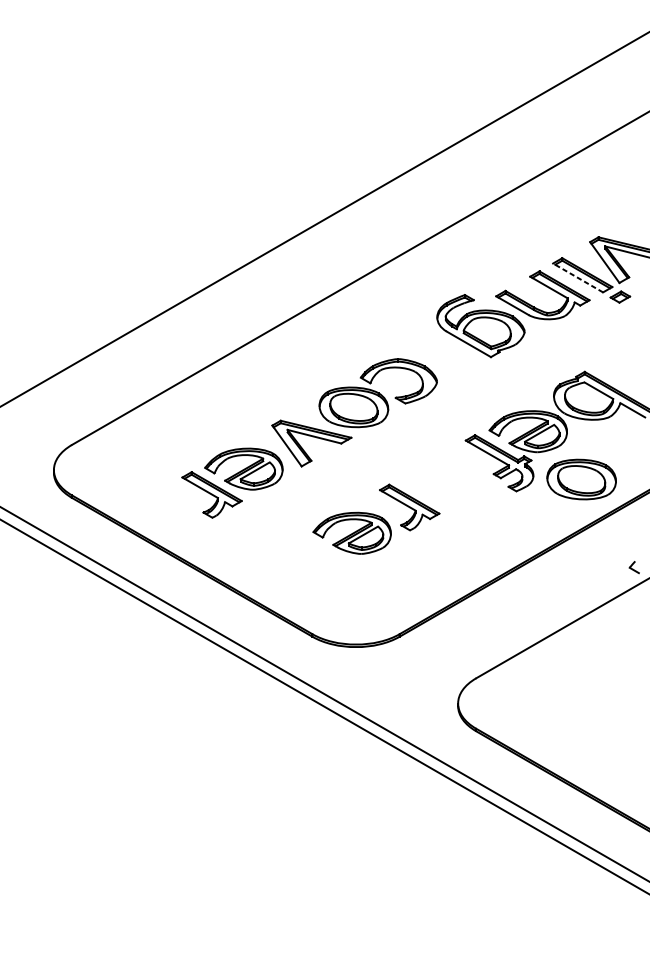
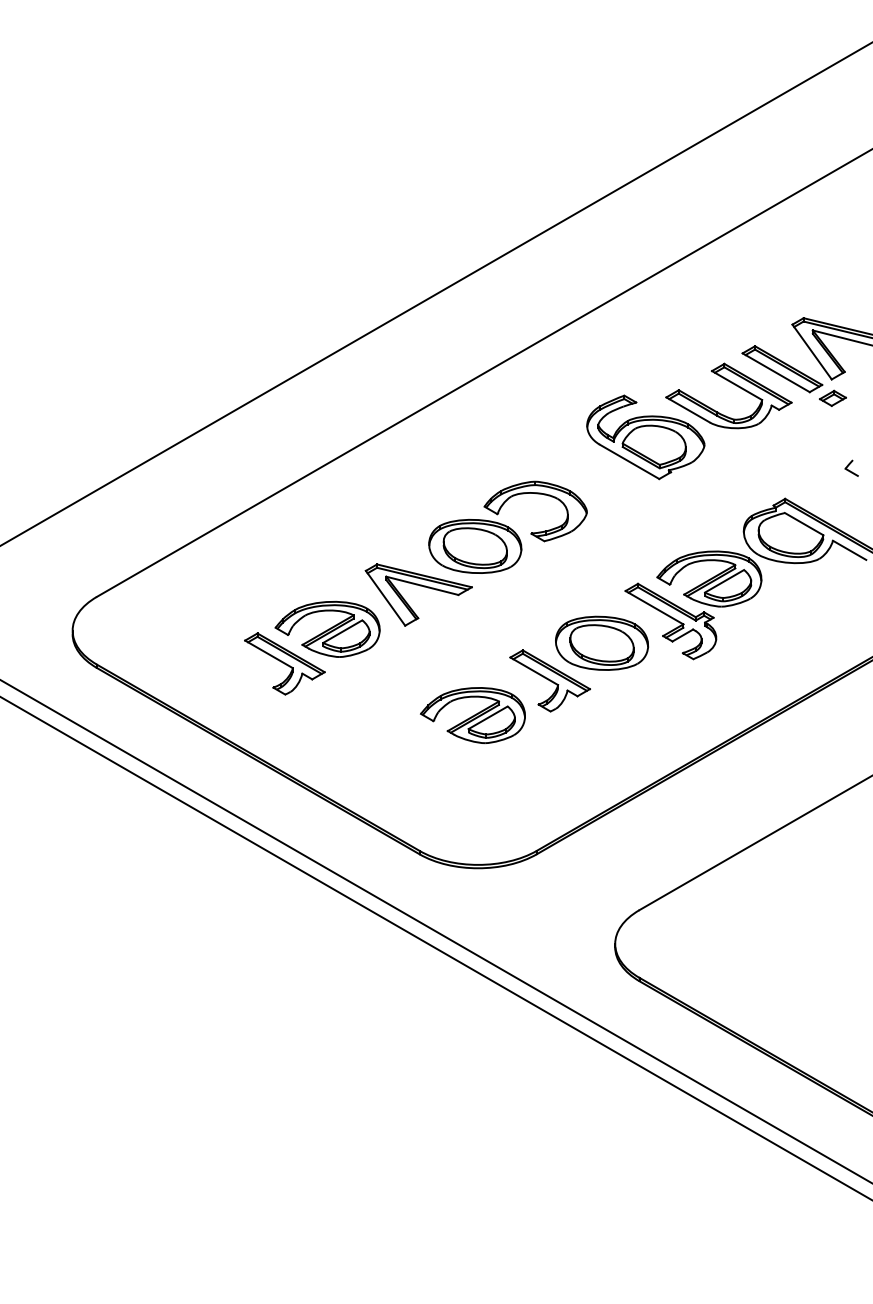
line: (578, 277) -> (776, 372), dashed -> solid
part: (582, 478) -> (602, 642), moved
part: (634, 566) -> (851, 467), moved

